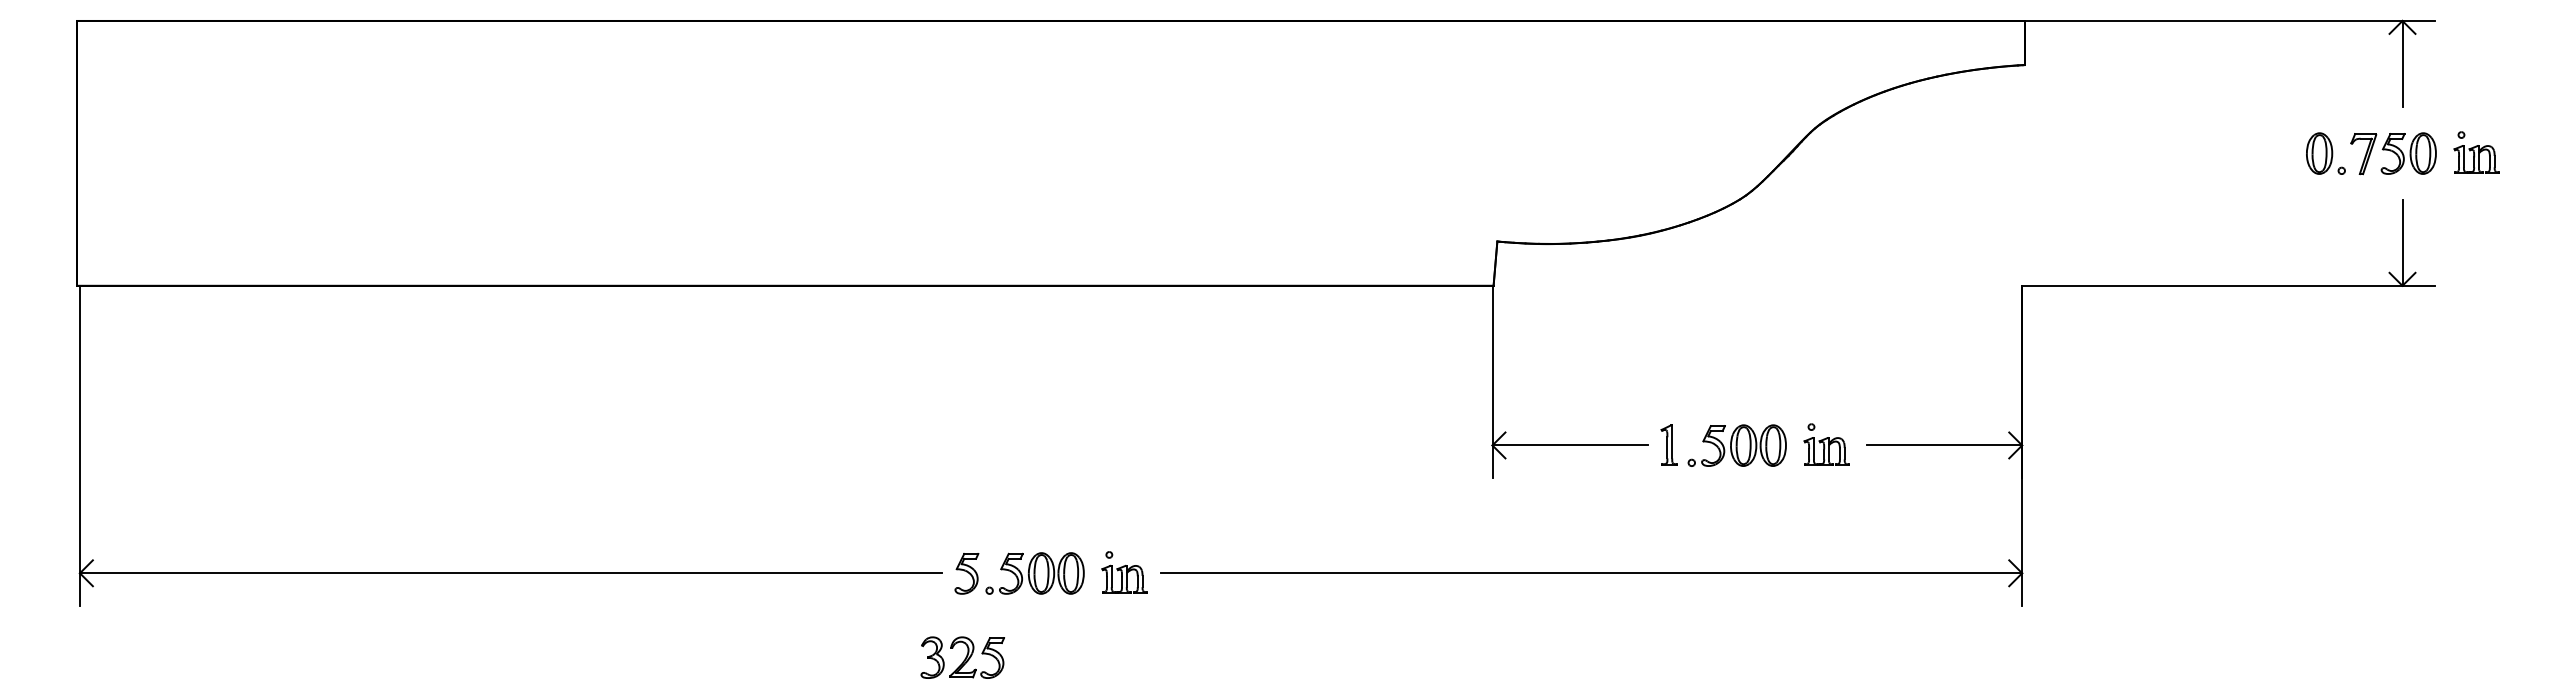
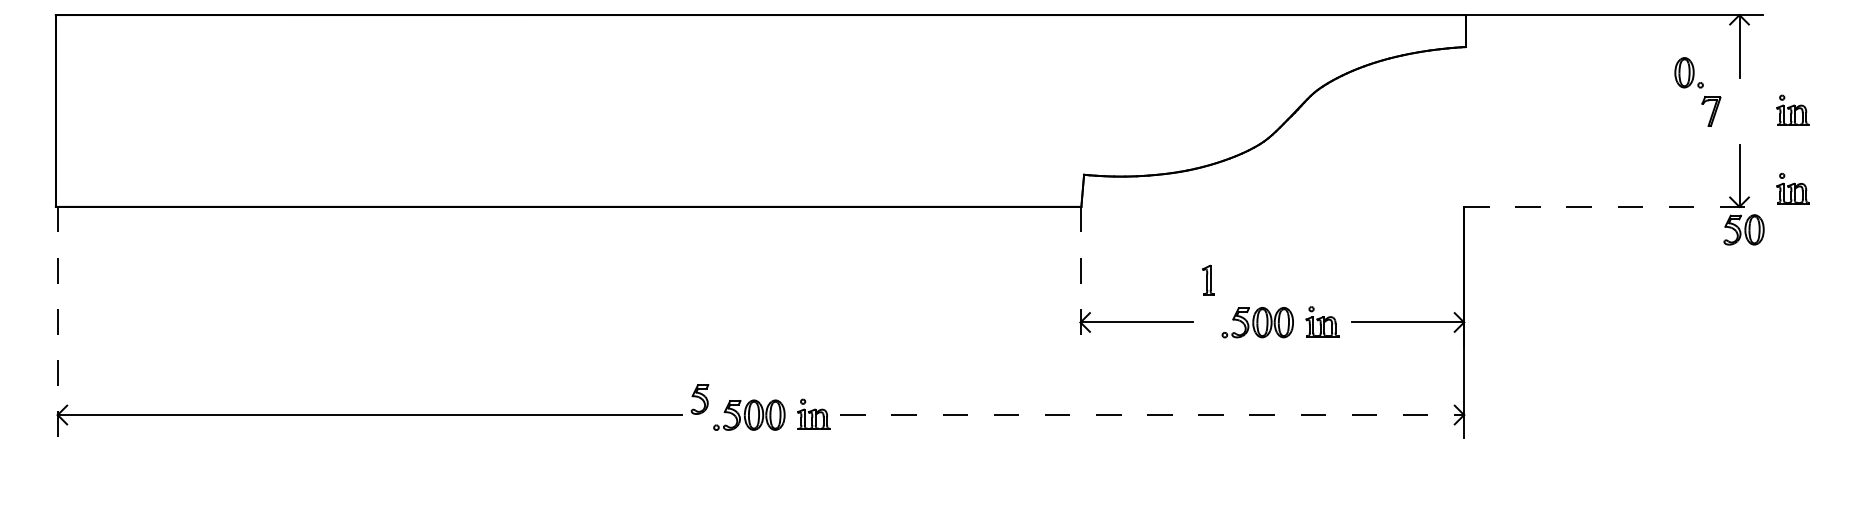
part: (2325, 153) -> (1688, 72), moved
part: (2408, 153) -> (1743, 229), moved
part: (2476, 260) -> (1793, 188), added
line: (2229, 285) -> (1614, 206), solid -> dashed
line: (1492, 381) -> (1080, 276), solid -> dashed
part: (1668, 444) -> (1208, 279), moved
line: (79, 445) -> (57, 322), solid -> dashed
part: (966, 573) -> (699, 399), moved
line: (1591, 573) -> (1152, 415), solid -> dashed
part: (962, 657) -> (696, 476), removed

